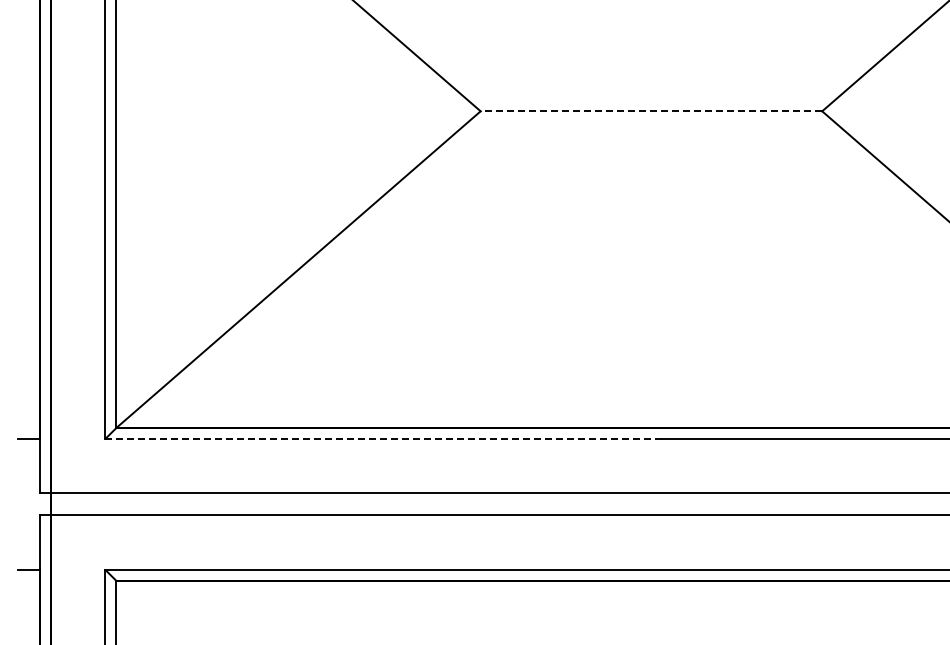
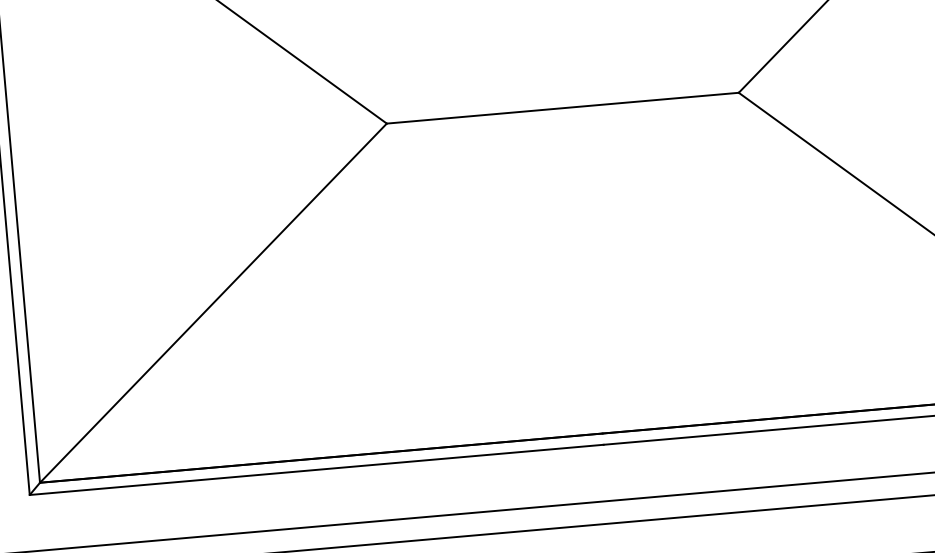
line: (651, 111) -> (562, 108), dashed -> solid
line: (384, 438) -> (317, 469), dashed -> solid

